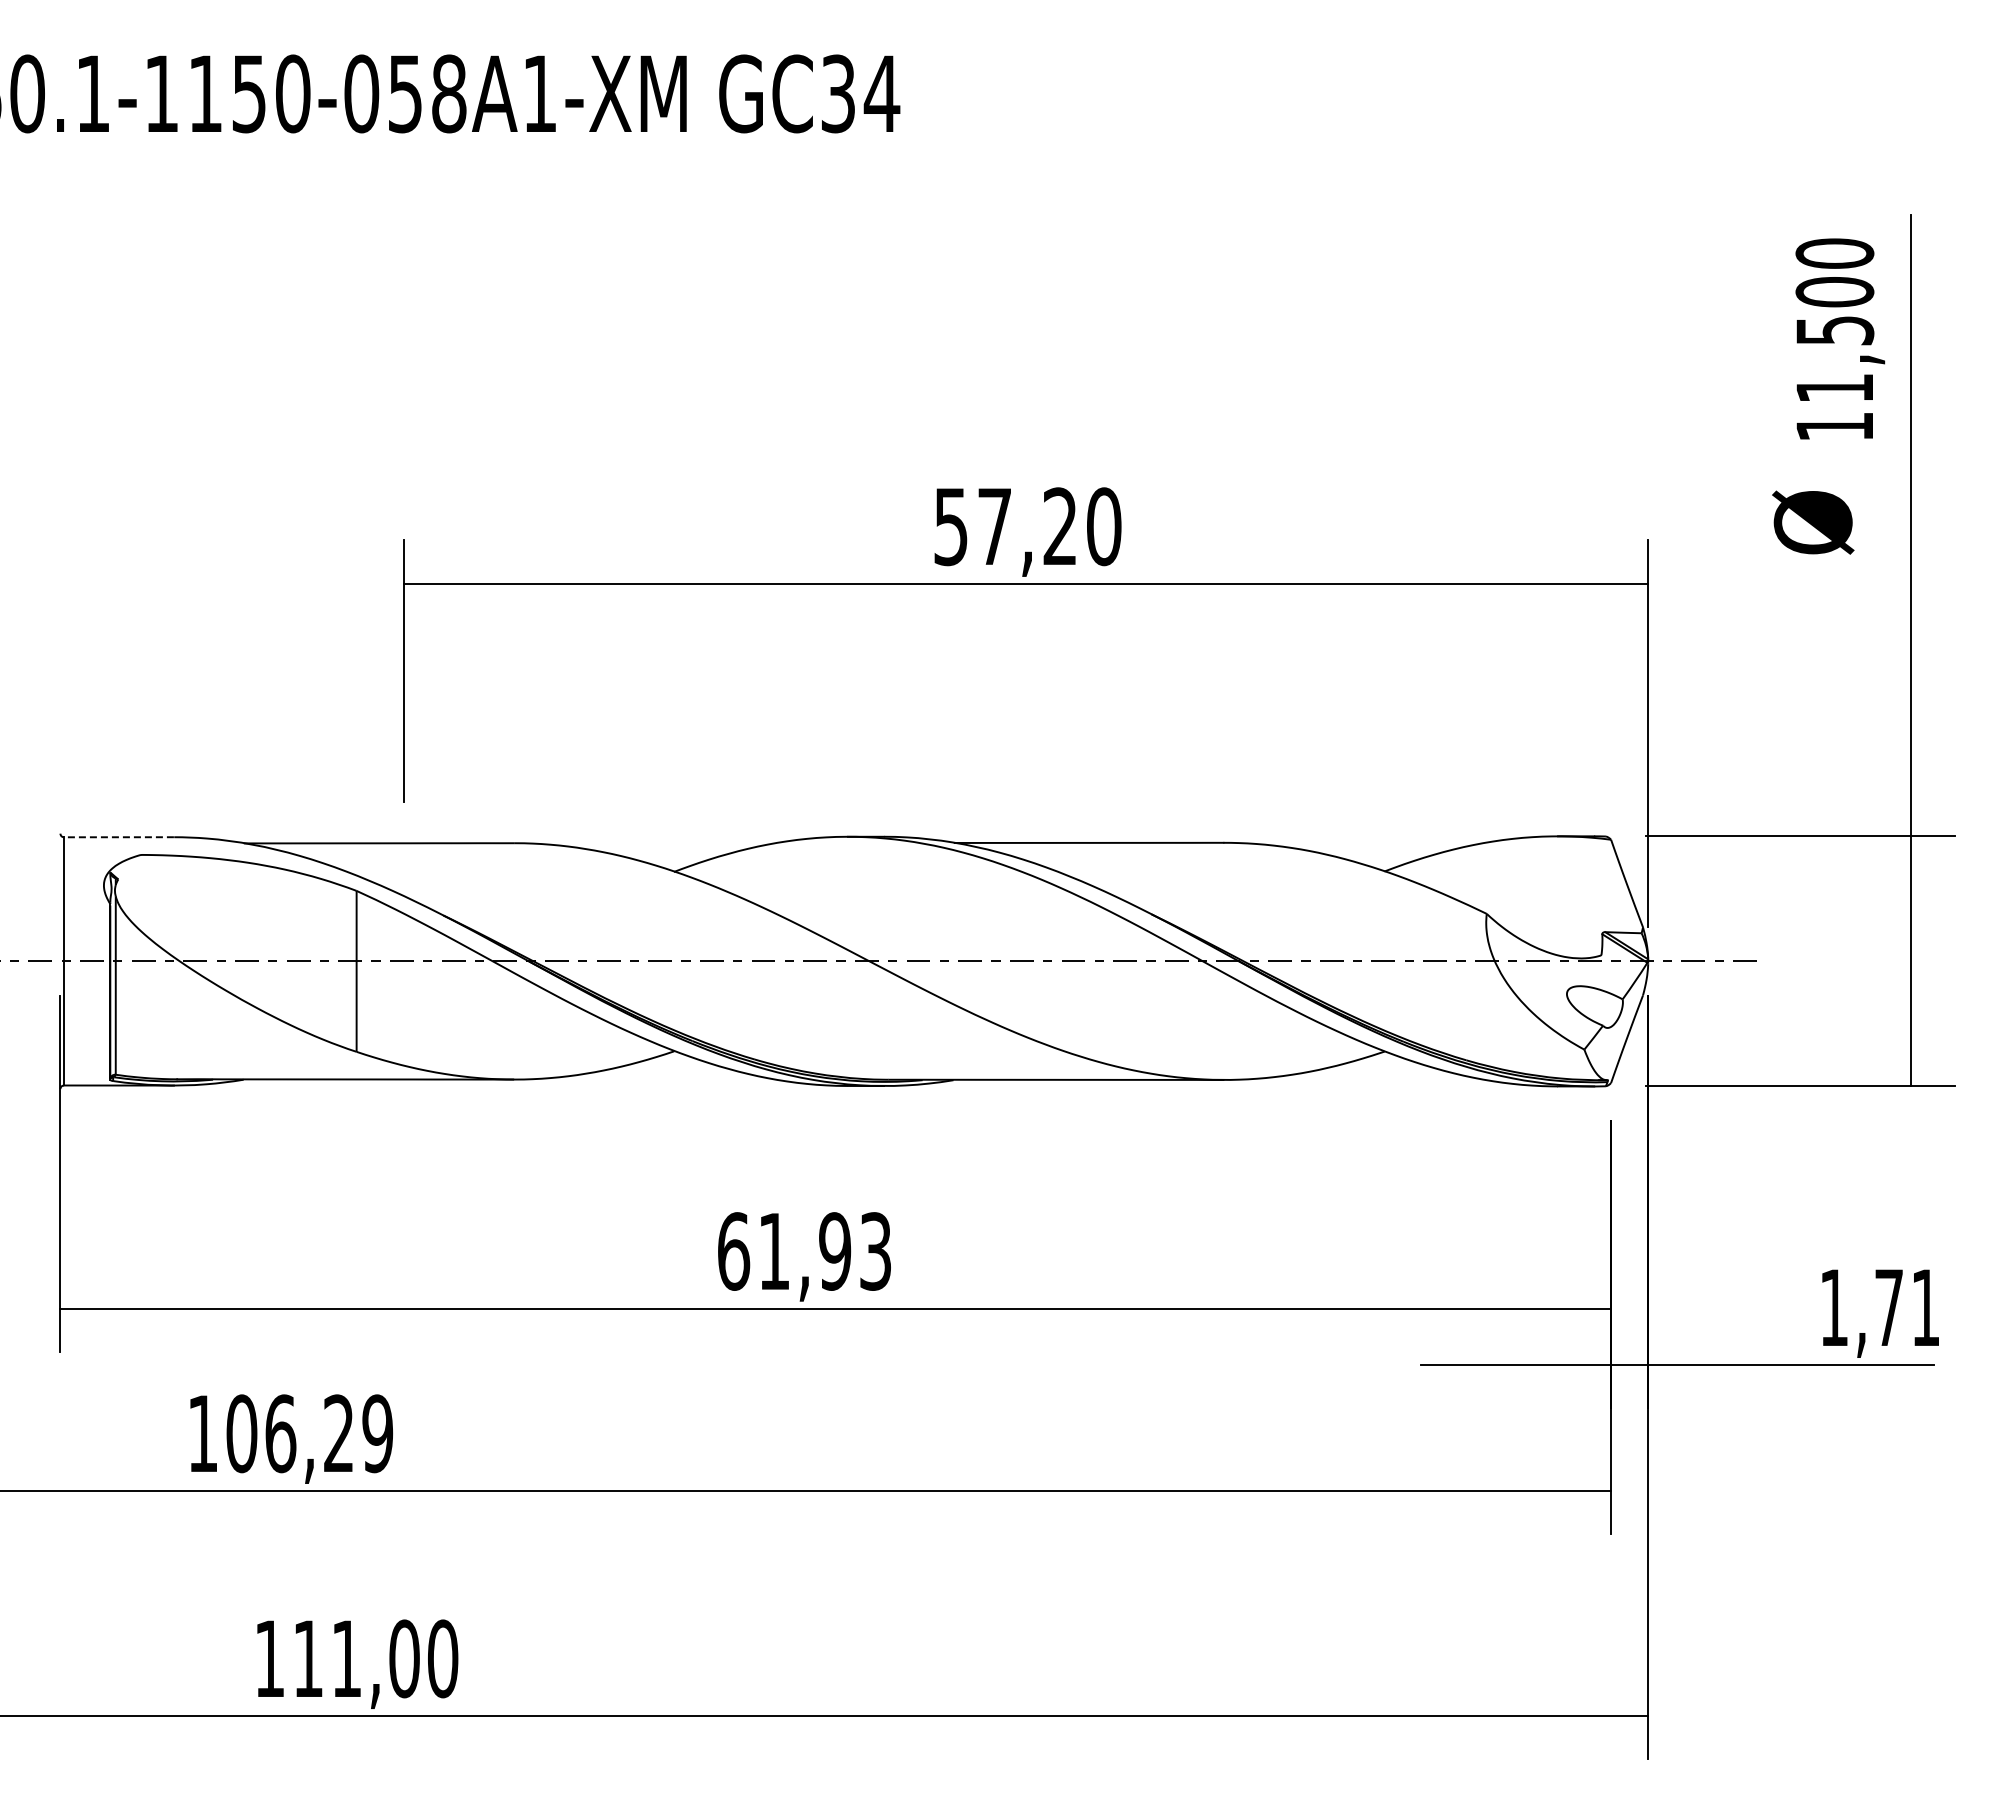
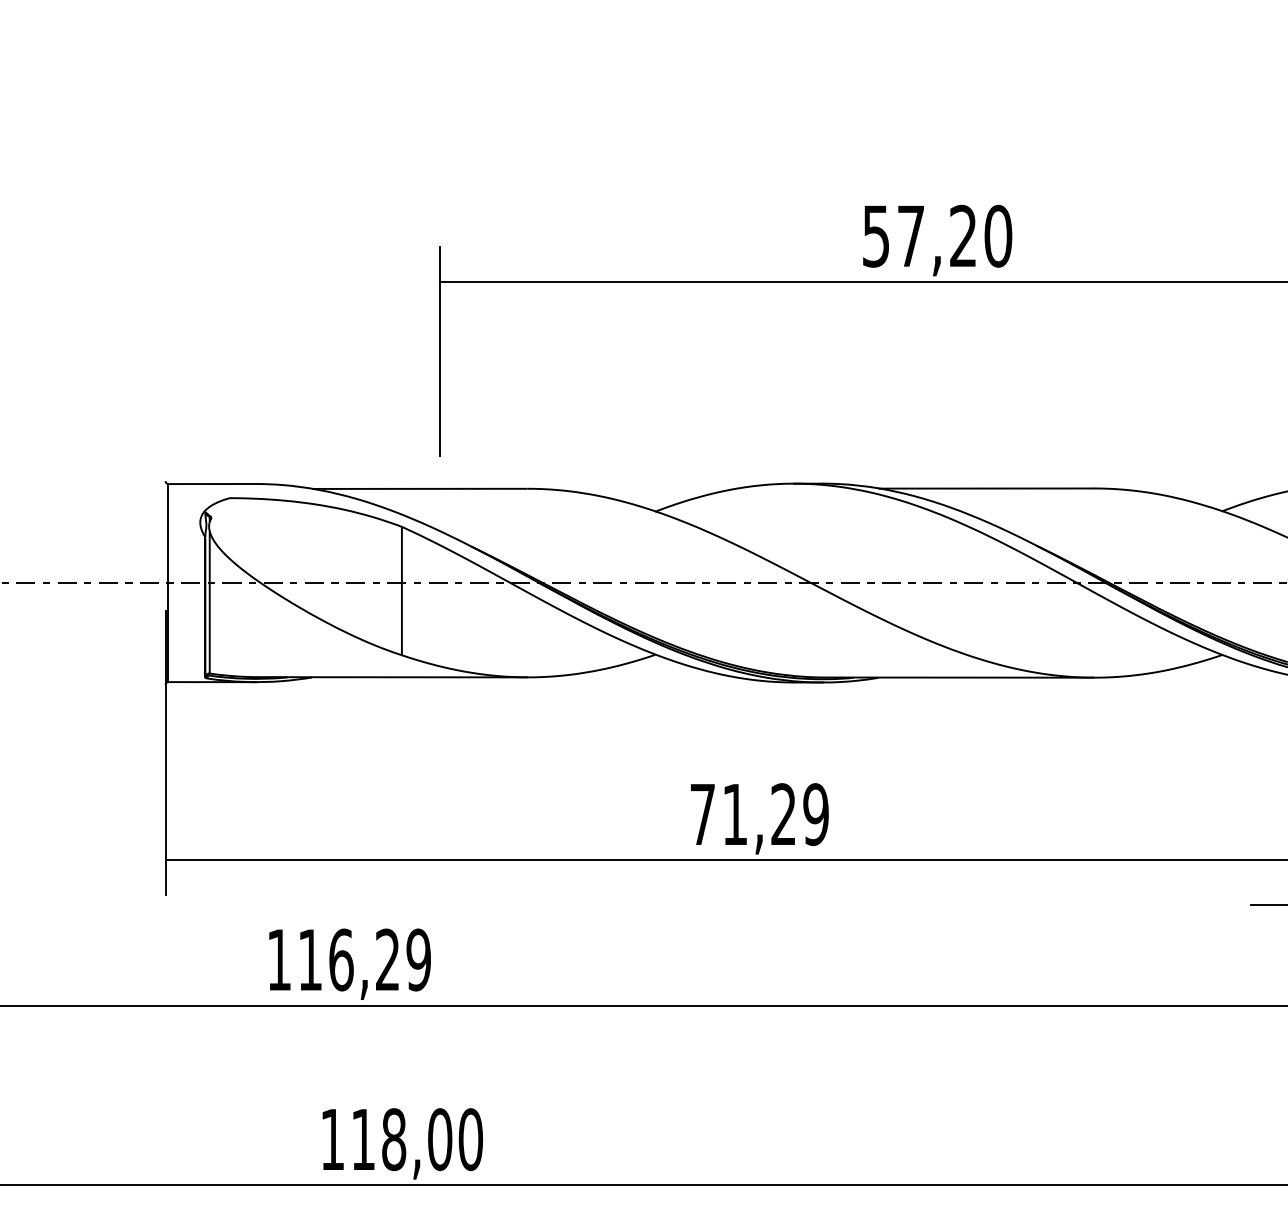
line: (118, 837) -> (211, 484), dashed -> solid
text: (804, 1251) -> (759, 814), 61,93 -> 71,29
text: (241, 1433) -> (310, 959), 106,29 -> 116,29
text: (346, 1658) -> (393, 1139), 111,00 -> 118,00

